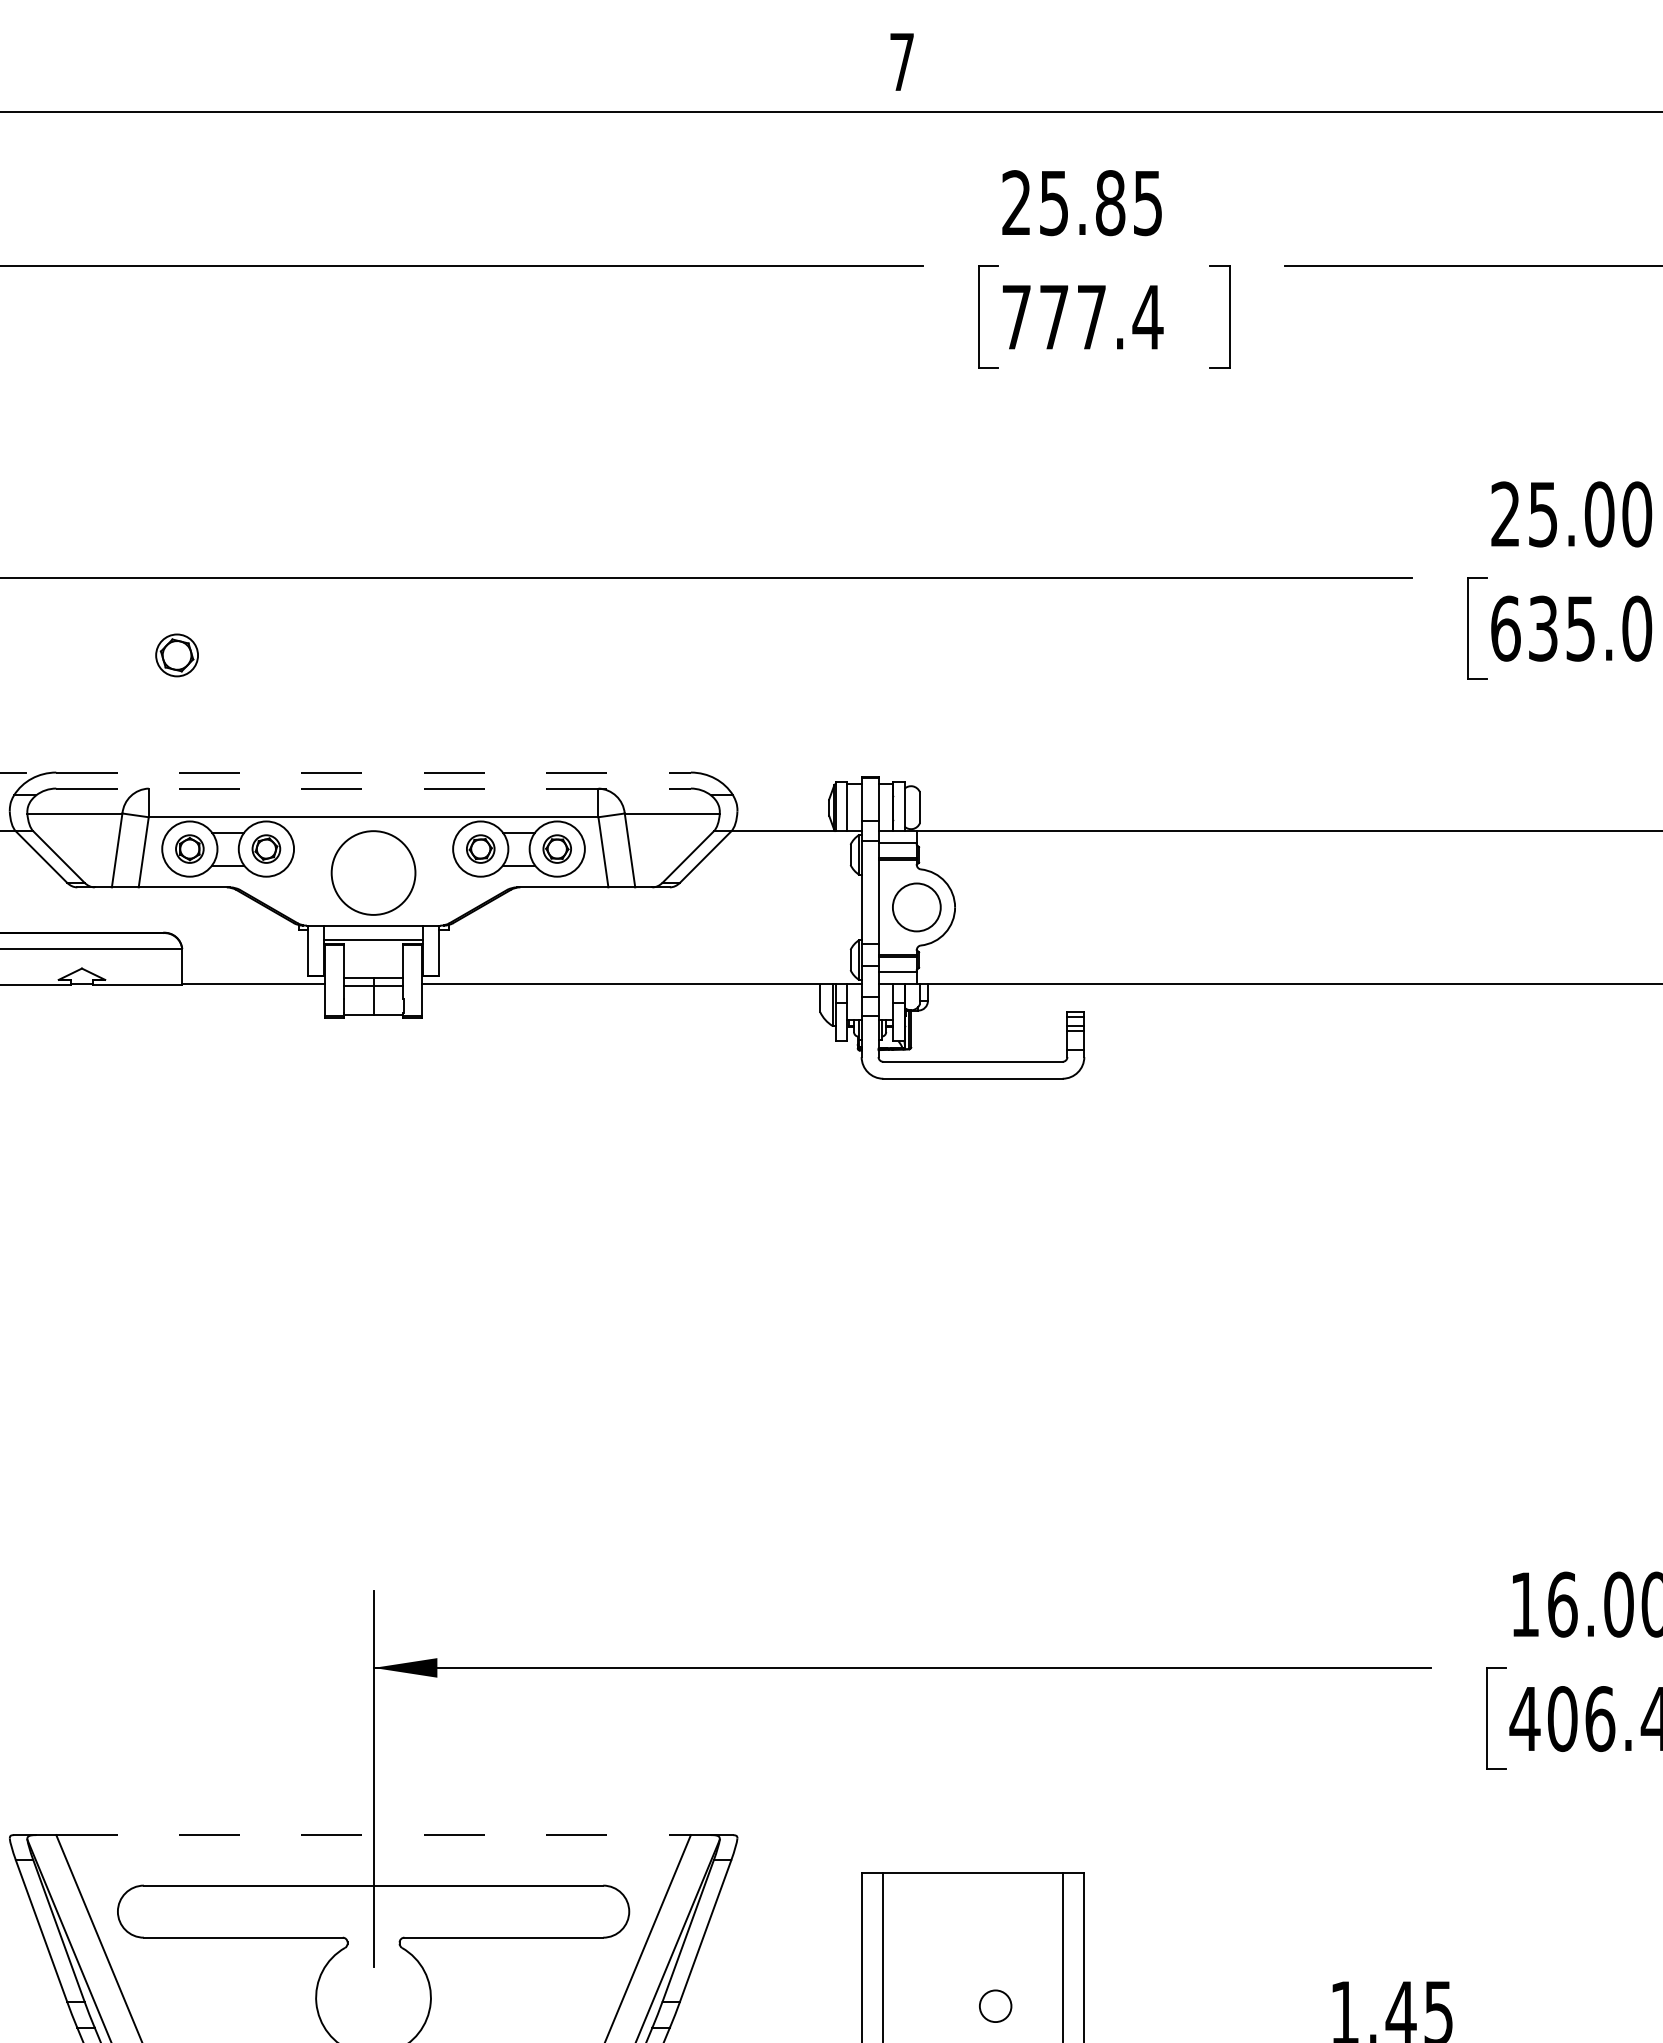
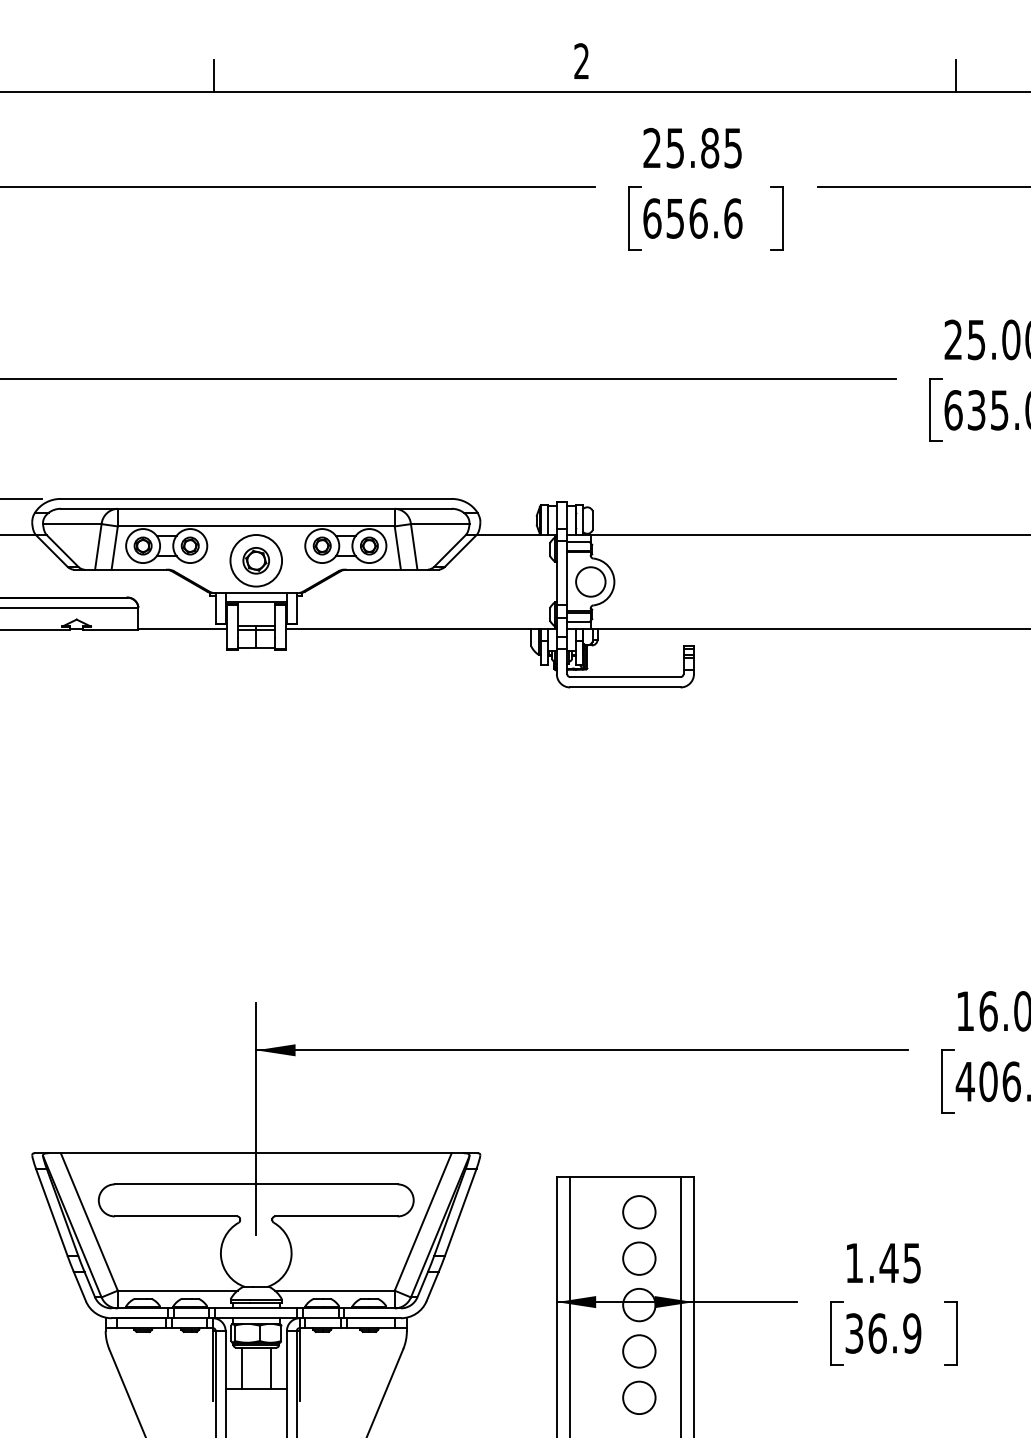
text: (901, 60) -> (581, 60), 7 -> 2
line: (304, 86) -> (213, 76), added
line: (1510, 86) -> (956, 76), added
text: (1081, 317) -> (692, 218), 777.4 -> 656.6
part: (175, 654) -> (255, 560), moved
line: (373, 771) -> (256, 498), dashed -> solid
line: (373, 788) -> (256, 508), dashed -> solid
line: (373, 1835) -> (256, 1153), dashed -> solid
circle: (995, 1931) -> (639, 1212), added
circle: (995, 2005) -> (639, 1258), size x1.67

